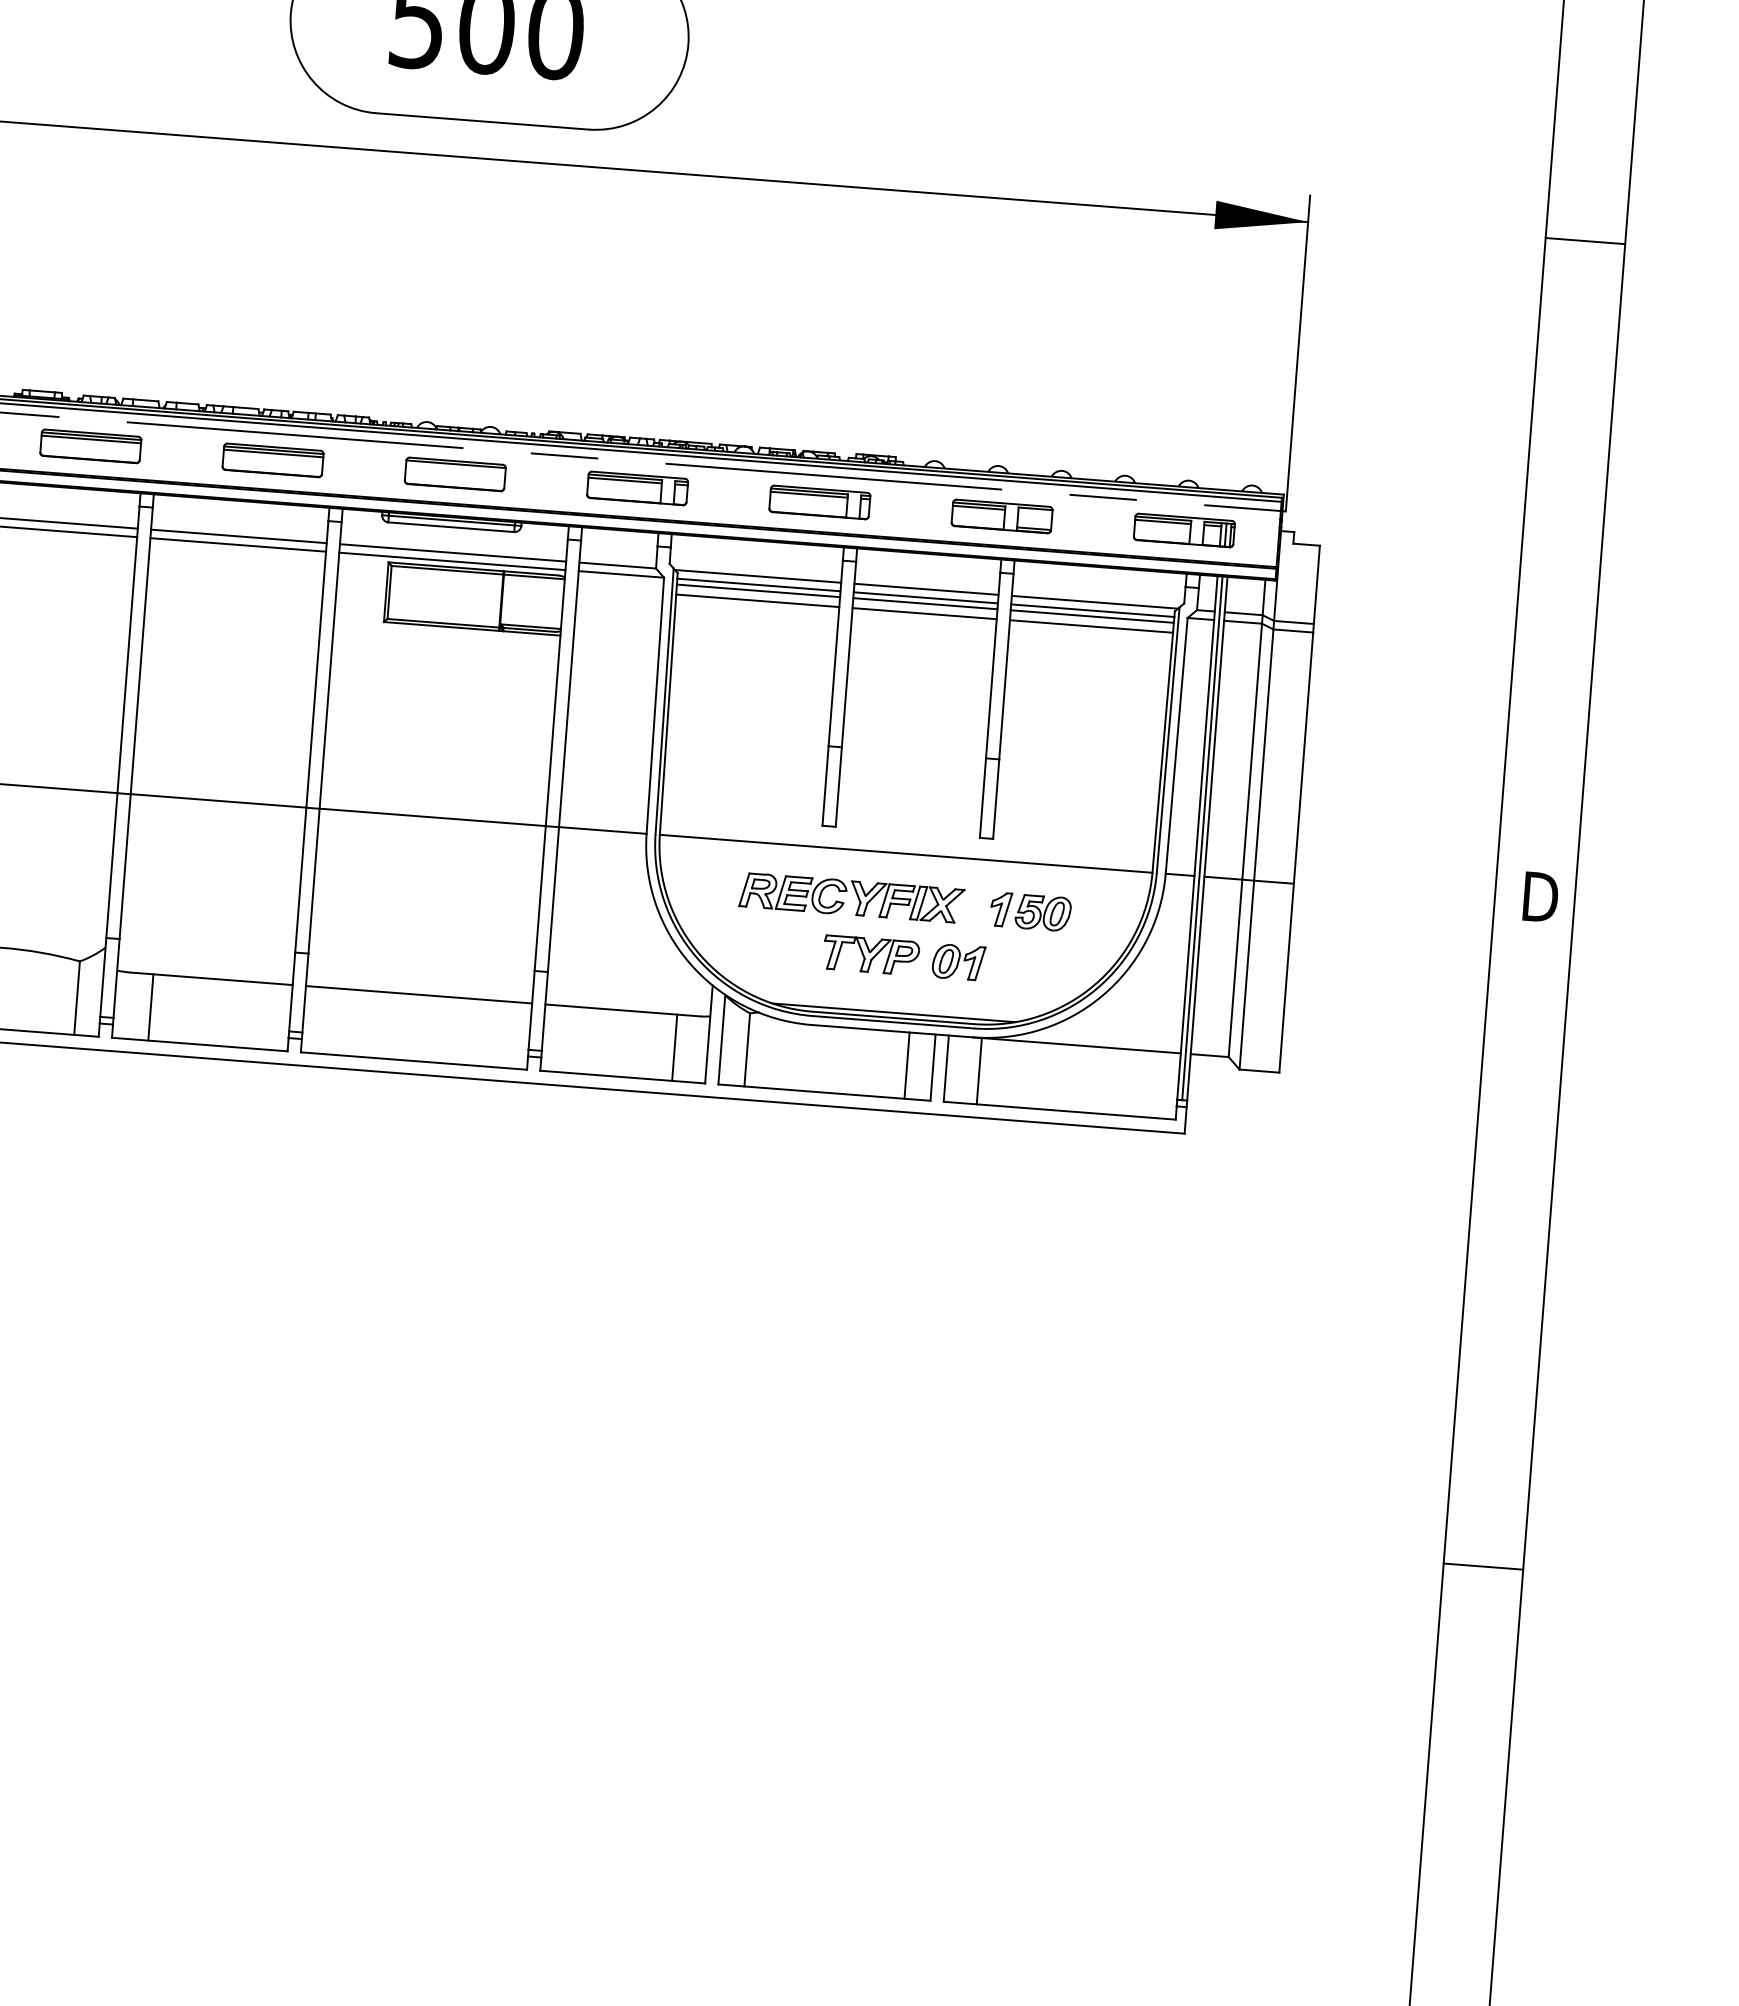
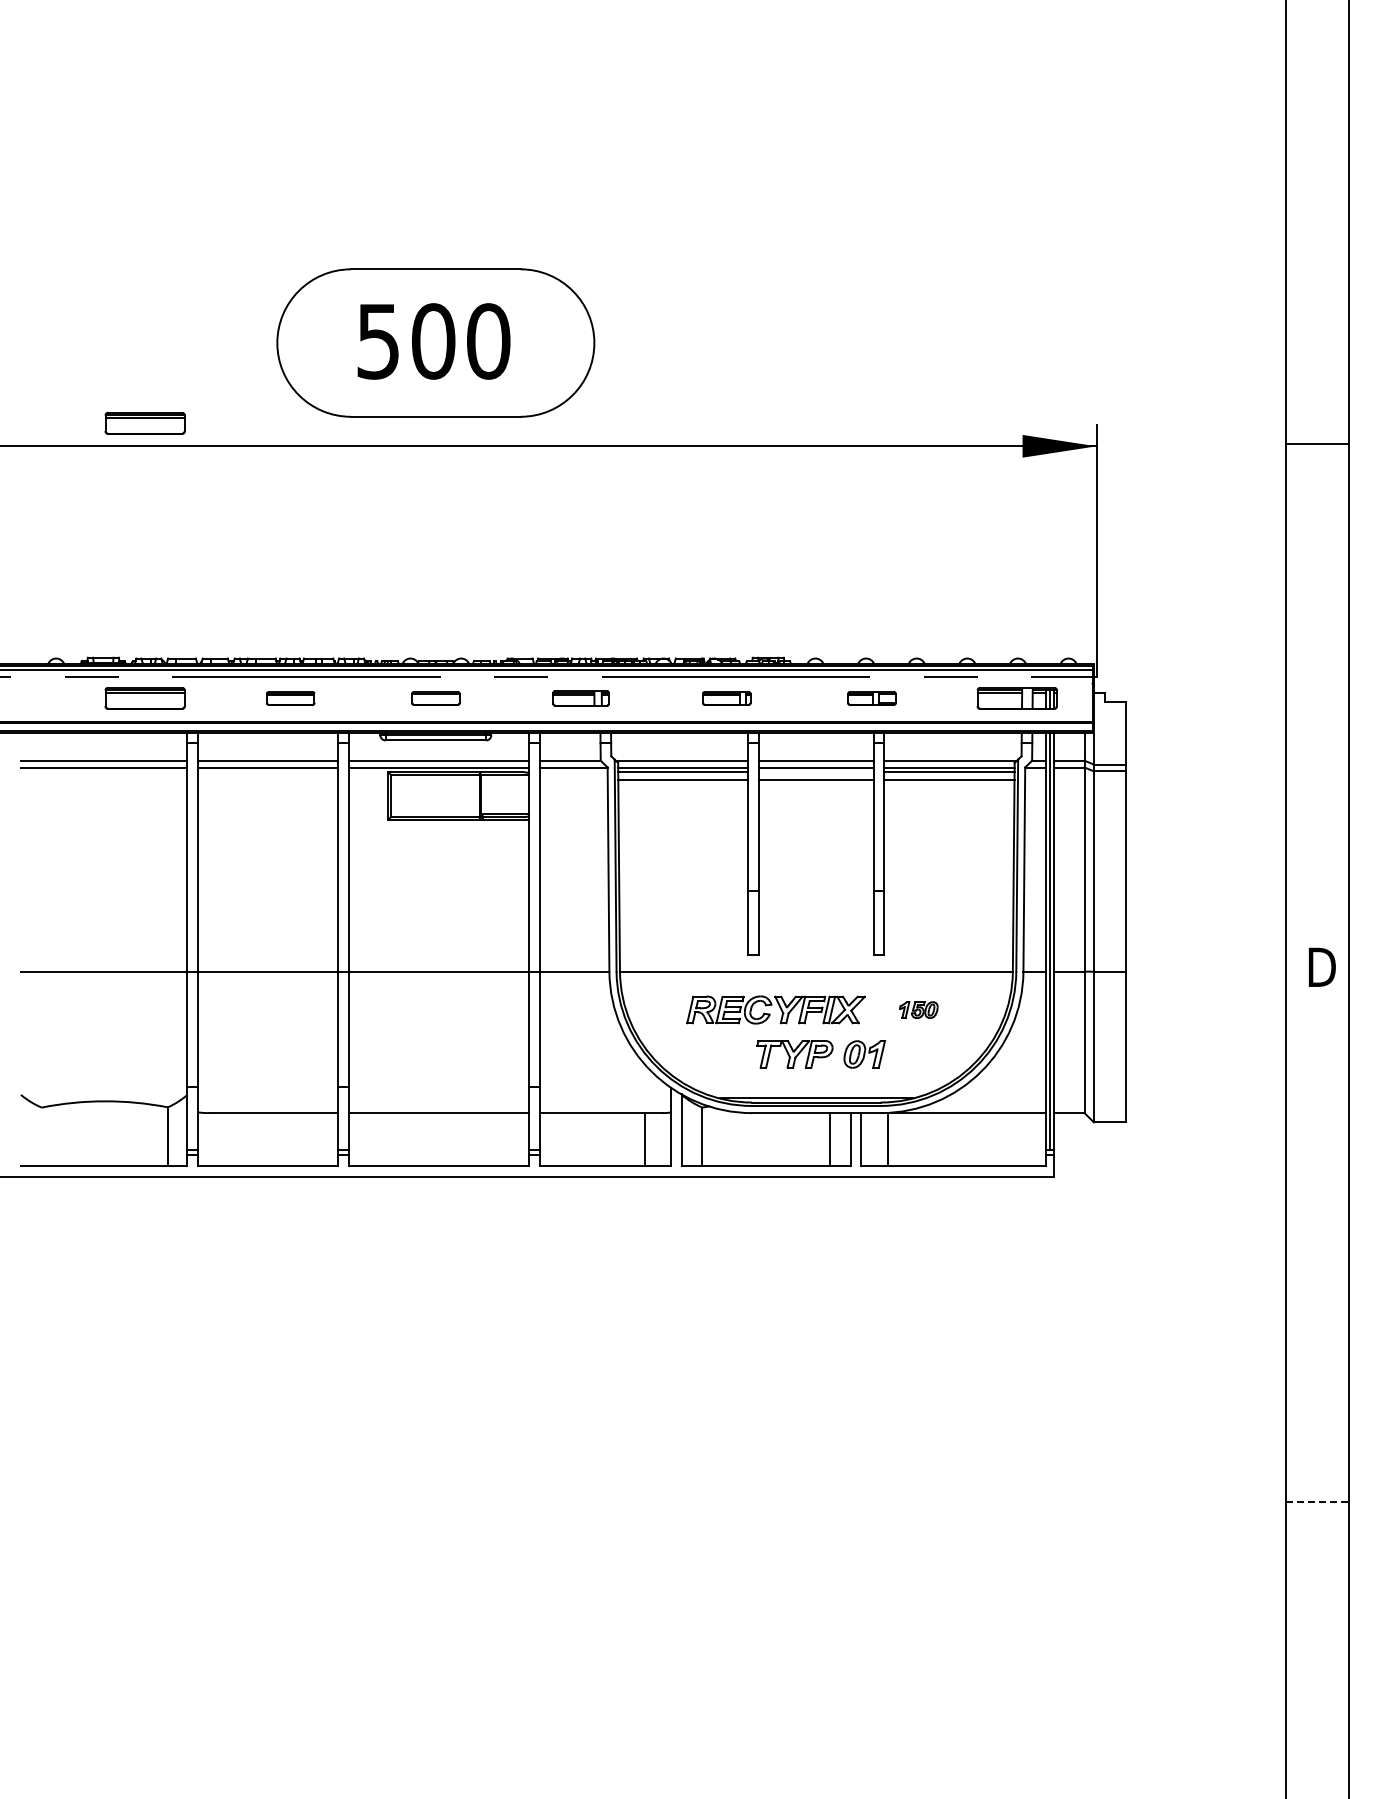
part: (116, 101) -> (144, 423), added
part: (273, 460) -> (290, 698), size x0.6
part: (454, 474) -> (435, 698), size x0.6
part: (636, 488) -> (580, 698), size x0.7
part: (819, 502) -> (726, 698), size x0.6
part: (1001, 516) -> (871, 698), size x0.6
line: (924, 604) -> (815, 772), removed
part: (1030, 911) -> (918, 1009), size x0.6
line: (150, 1007) -> (226, 1139), removed
line: (1483, 1566) -> (1317, 1501), solid -> dashed

